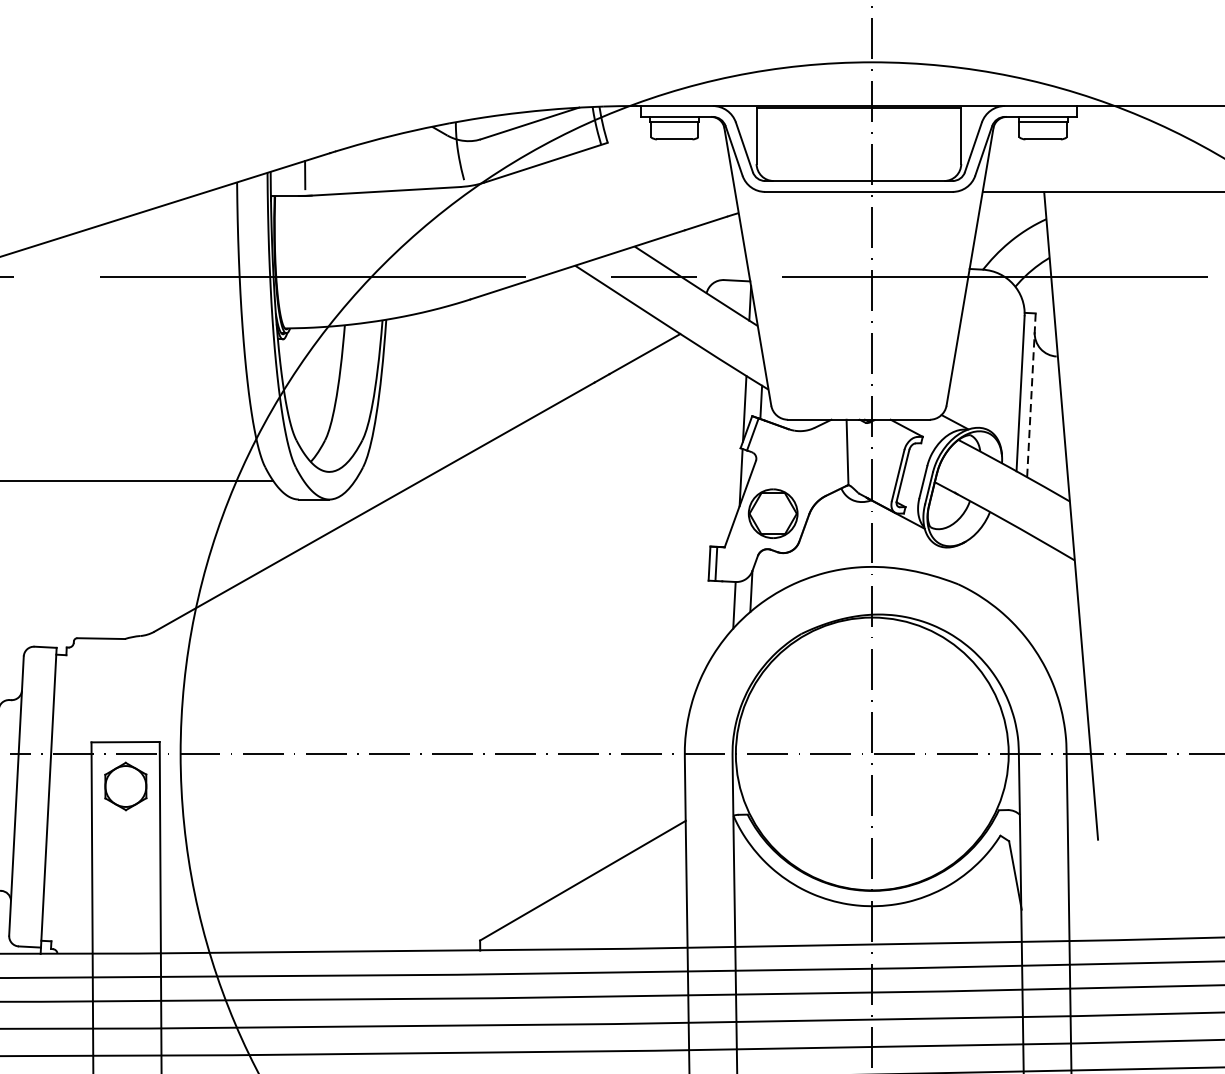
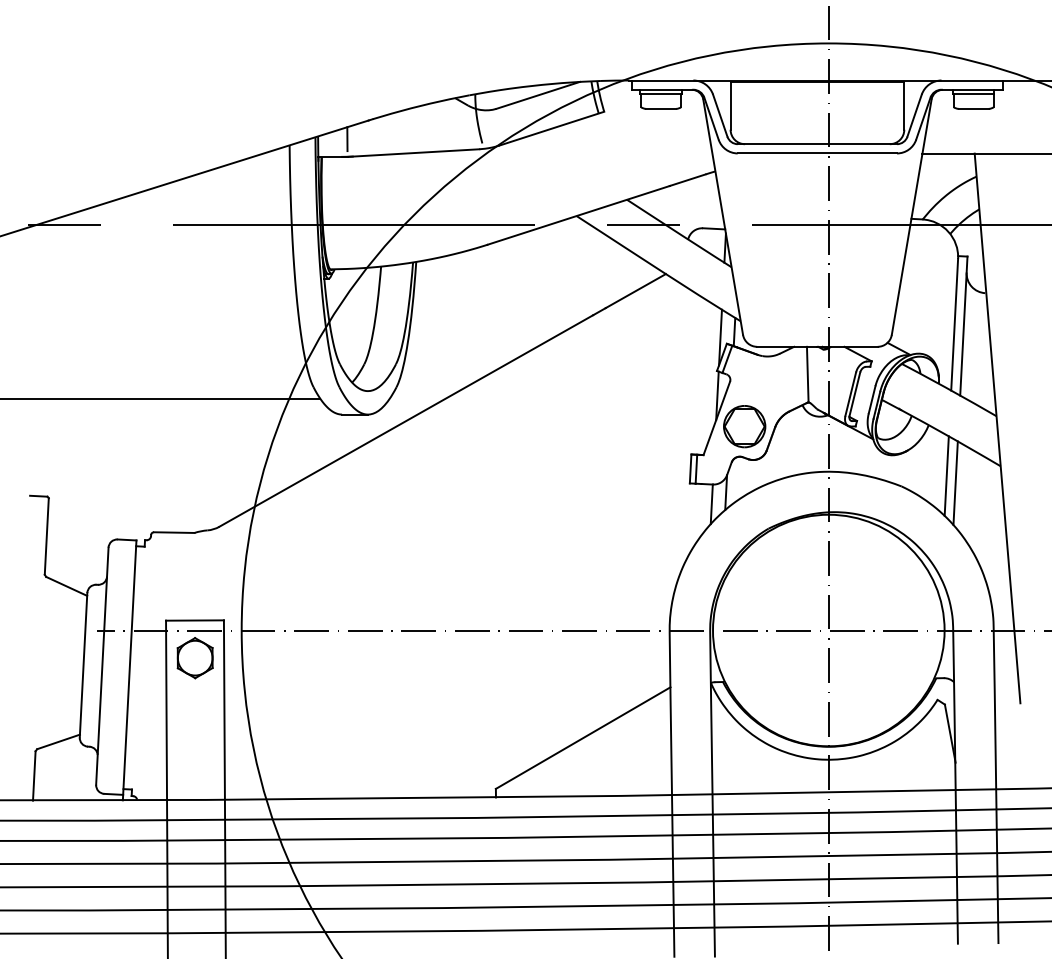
line: (1030, 395) -> (963, 326), dashed -> solid
line: (1010, 571) -> (946, 475), added
line: (1021, 579) -> (955, 482), added

